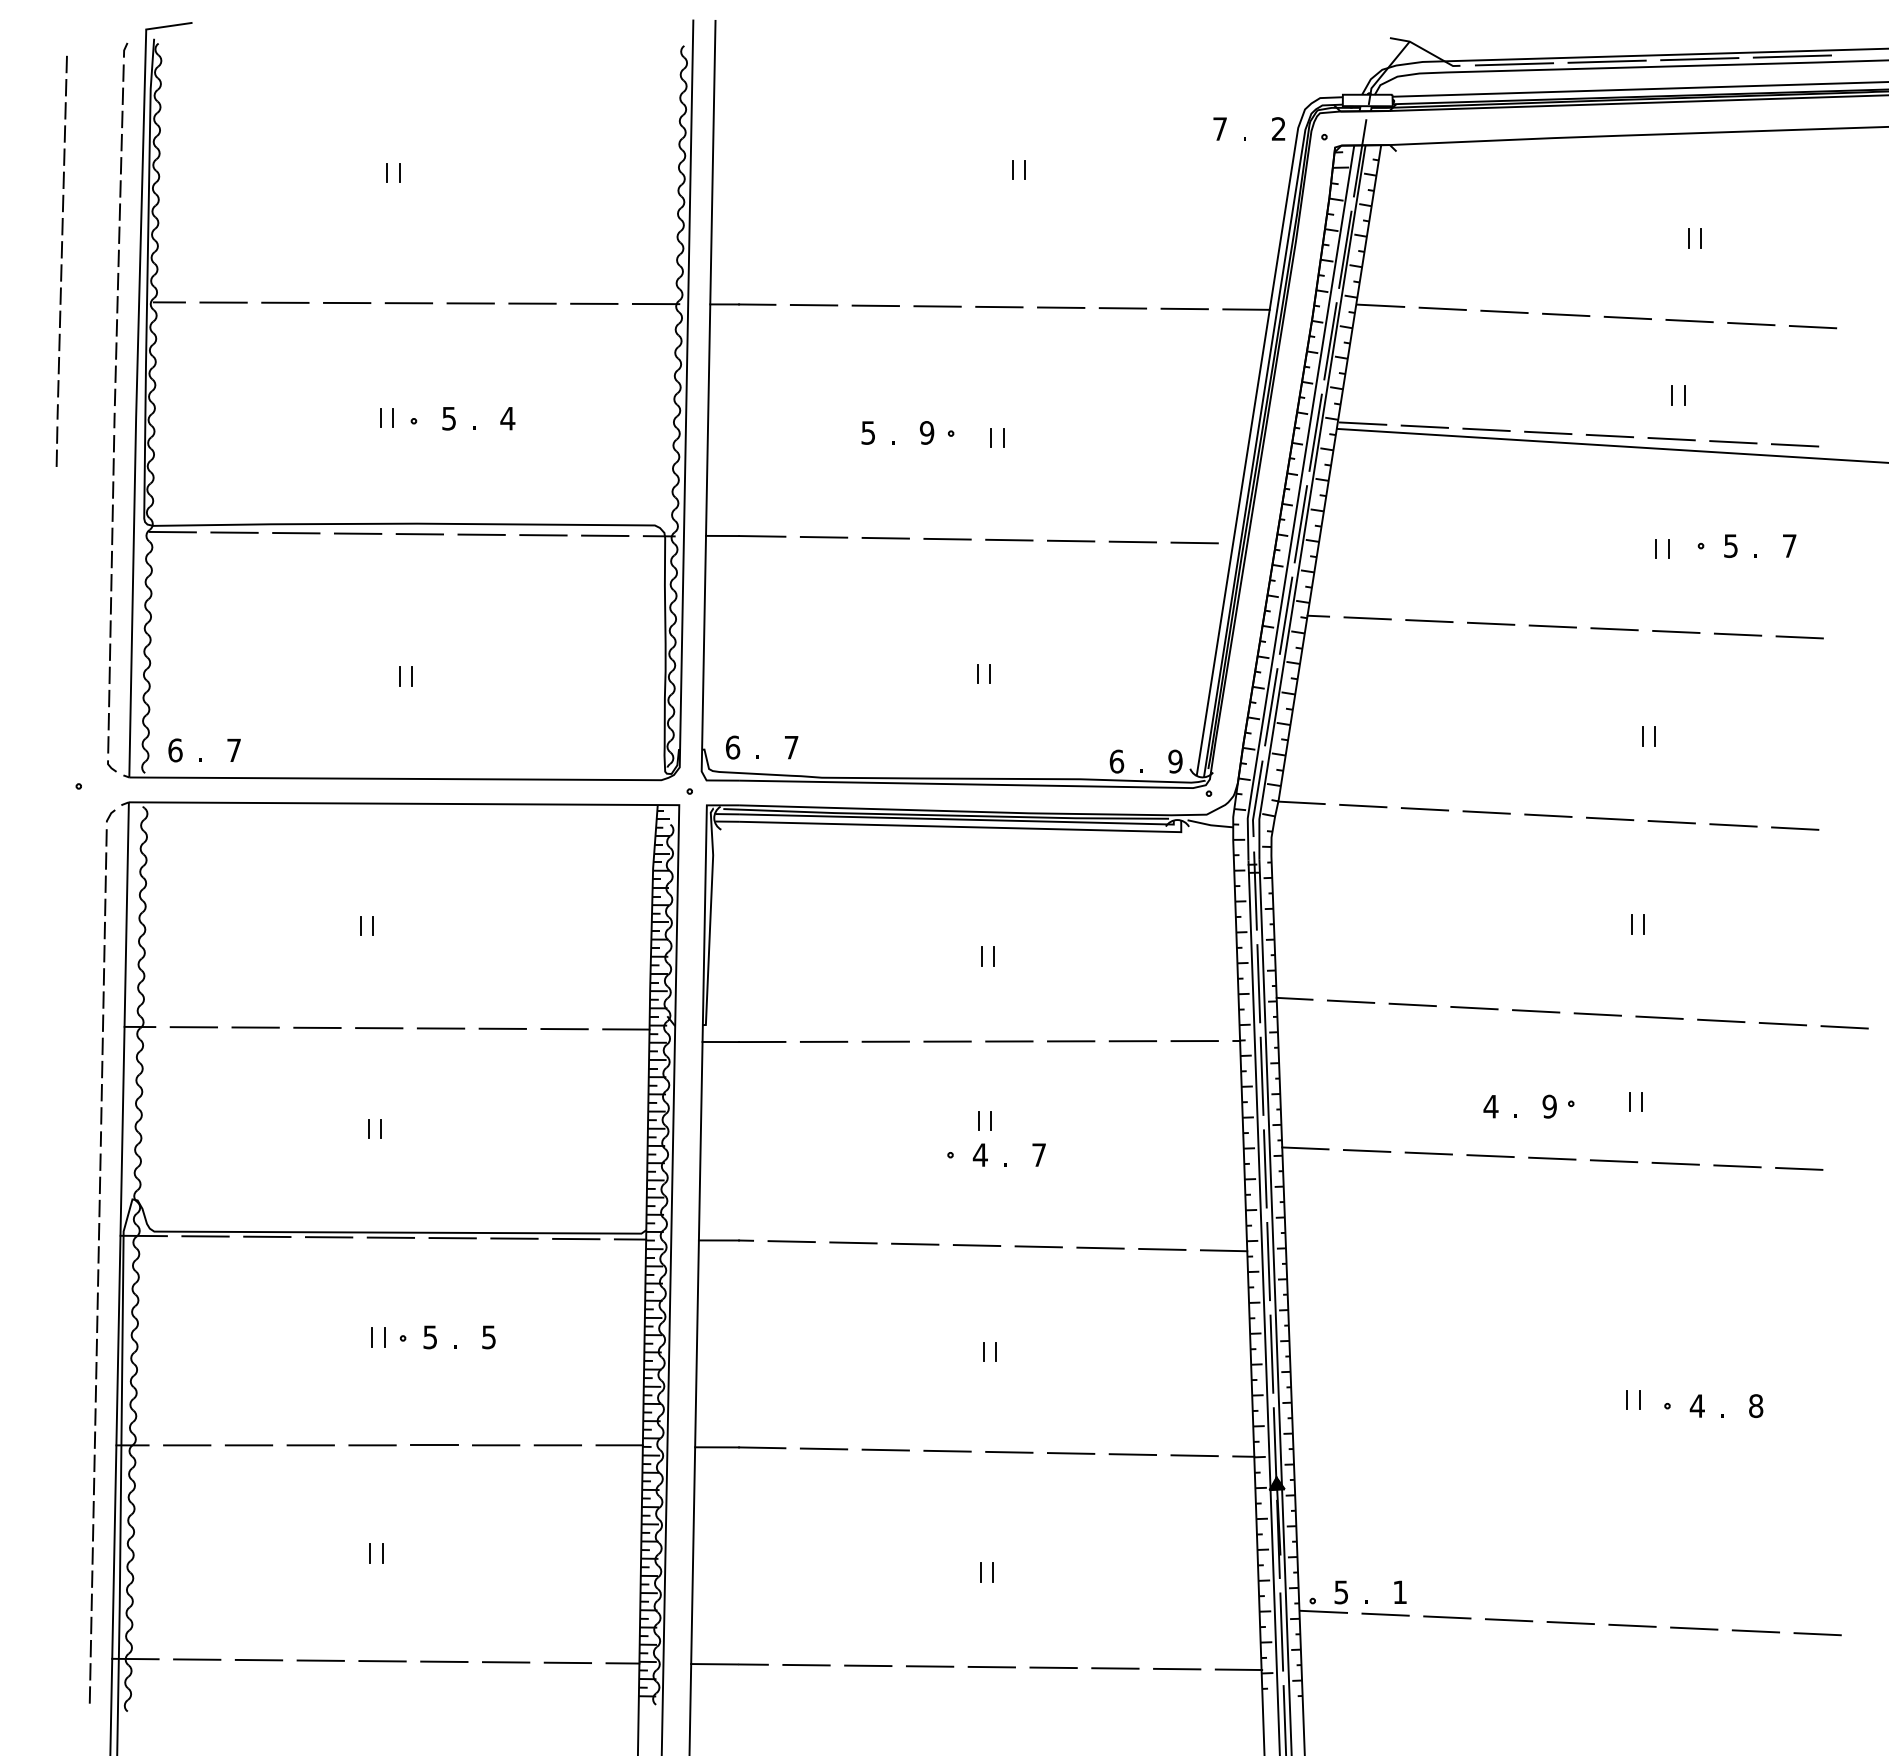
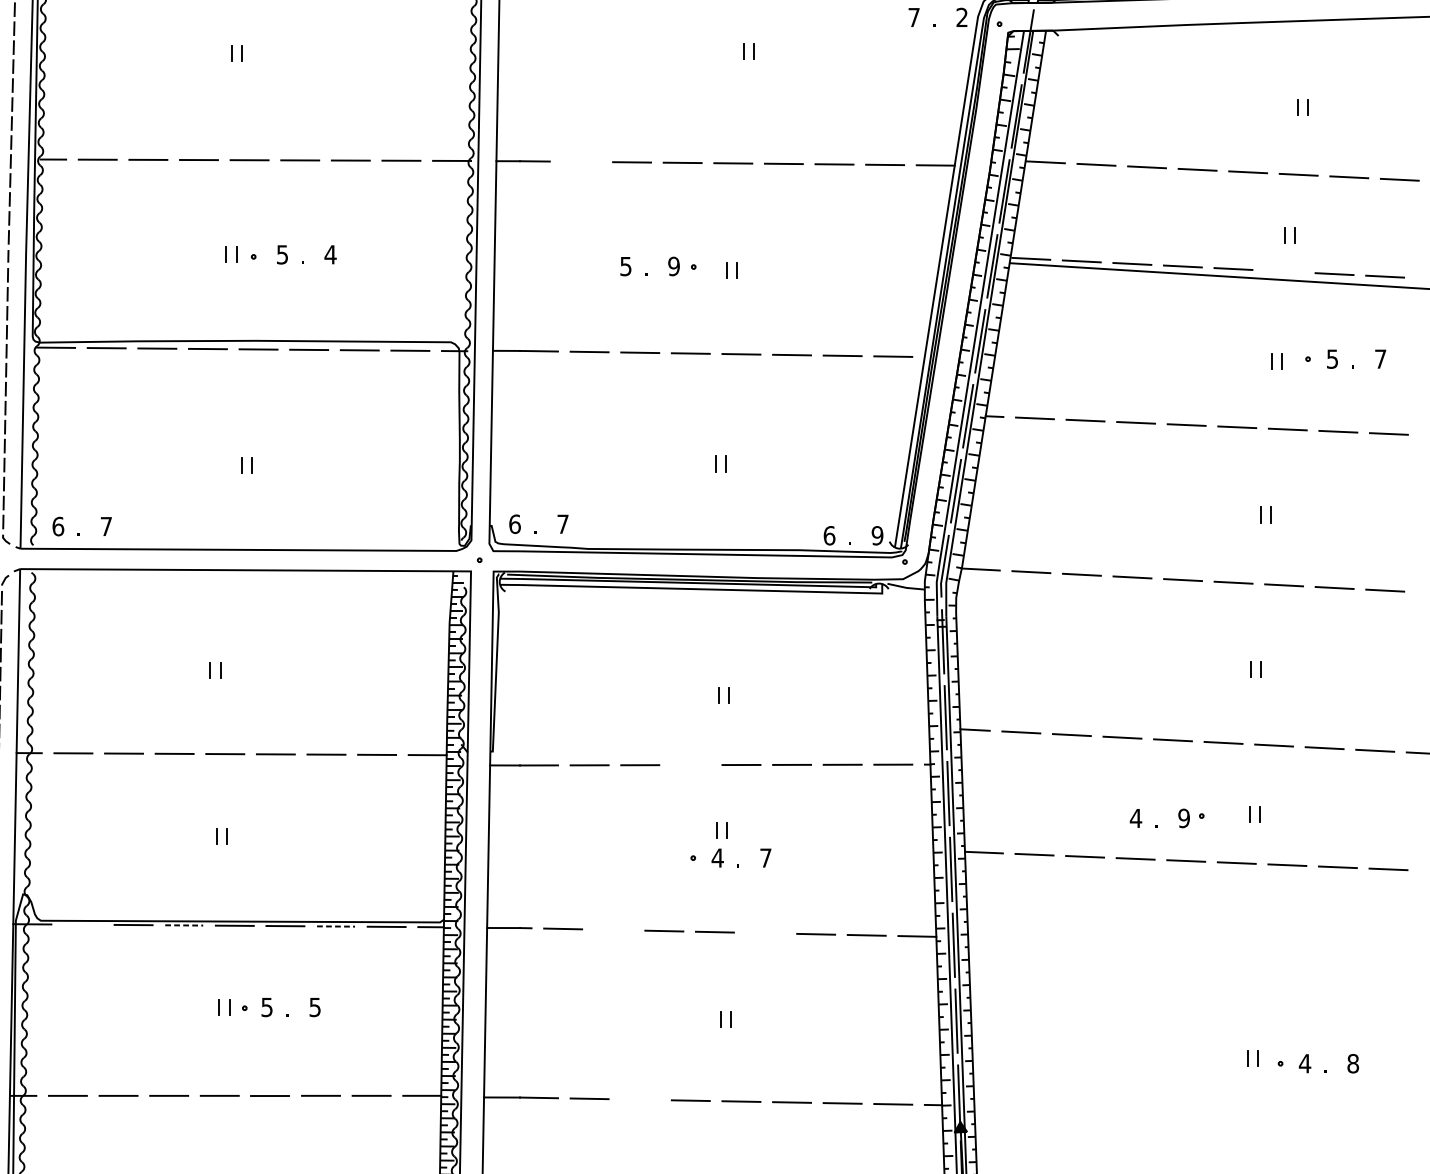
line: (813, 304) -> (581, 161), removed
line: (1671, 438) -> (1283, 271), removed
line: (947, 1041) -> (690, 765), removed
line: (205, 1236) -> (82, 924), removed
line: (329, 1237) -> (184, 925), solid -> dashed
line: (514, 1238) -> (336, 926), solid -> dashed
line: (853, 1242) -> (613, 929), removed
line: (1038, 1246) -> (765, 932), removed
line: (885, 1449) -> (639, 1099), removed

